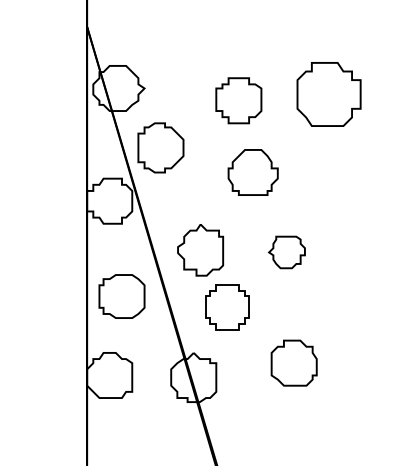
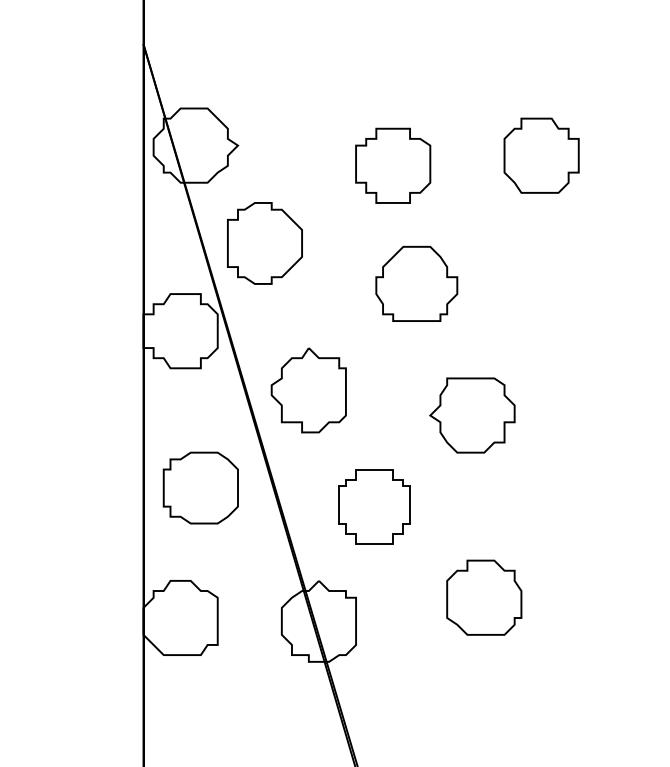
part: (328, 94) -> (540, 155), size x0.71
part: (200, 250) -> (308, 390), moved
part: (286, 252) -> (471, 415), size x1.43

